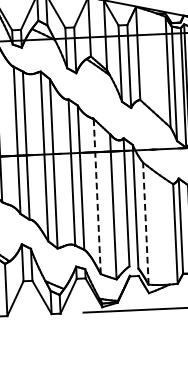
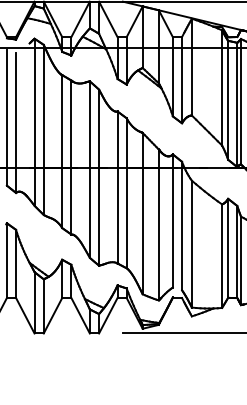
line: (97, 196) -> (142, 213), dashed -> solid
line: (145, 223) -> (191, 243), dashed -> solid

